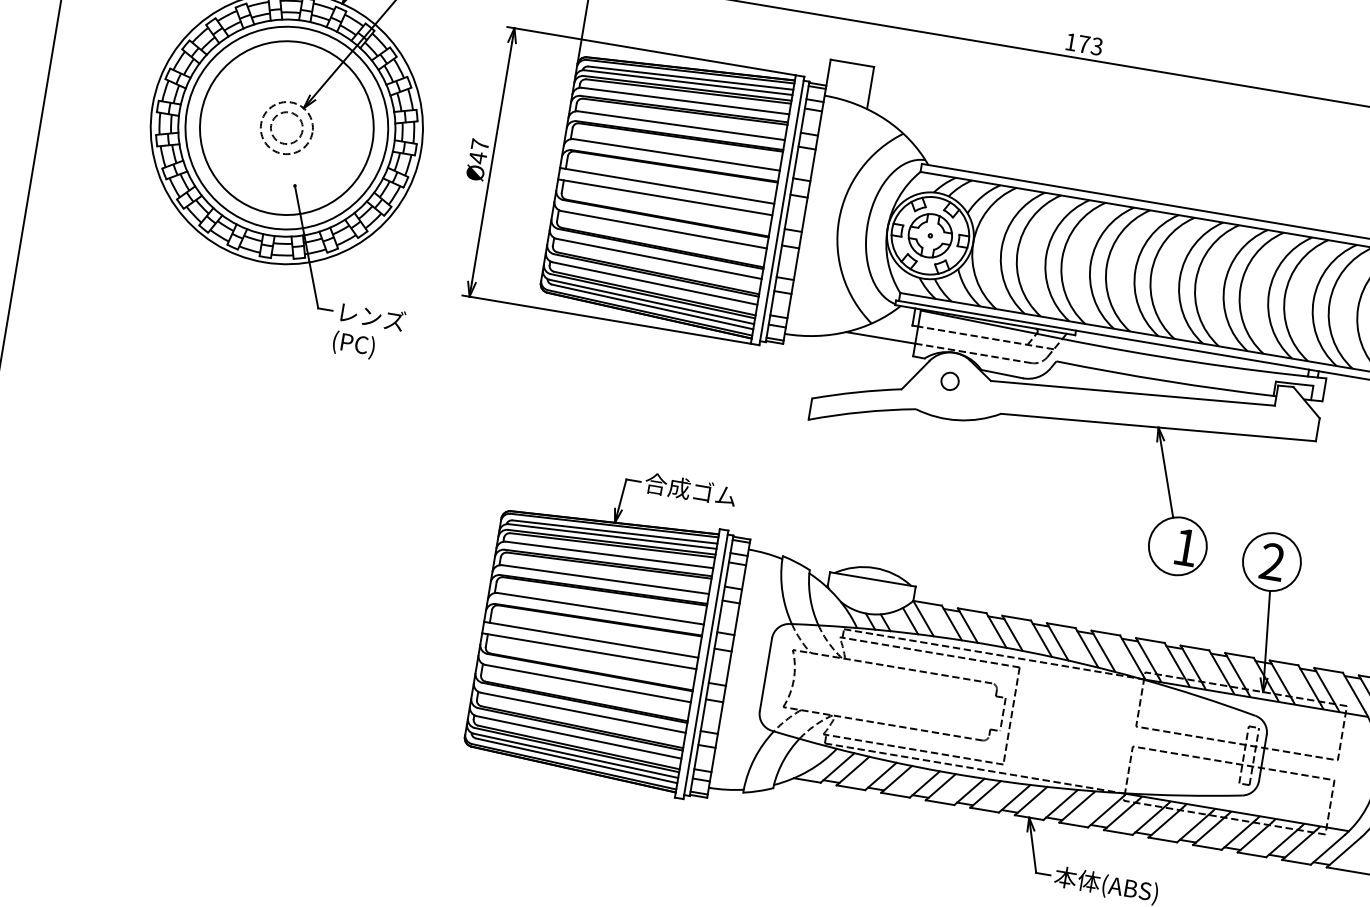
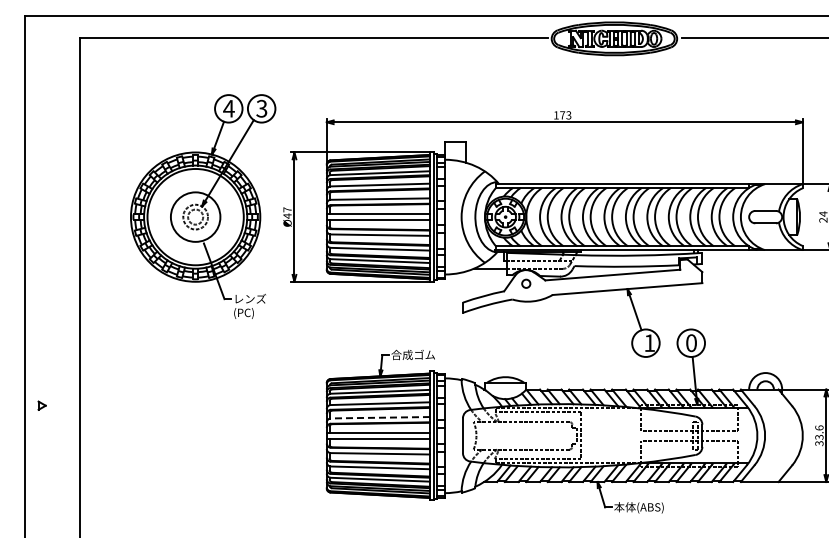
circle: (286, 126) -> (195, 216), size x0.6
text: (1272, 562) -> (691, 343), 2 -> 0
line: (601, 608) -> (380, 417), solid -> dashed

